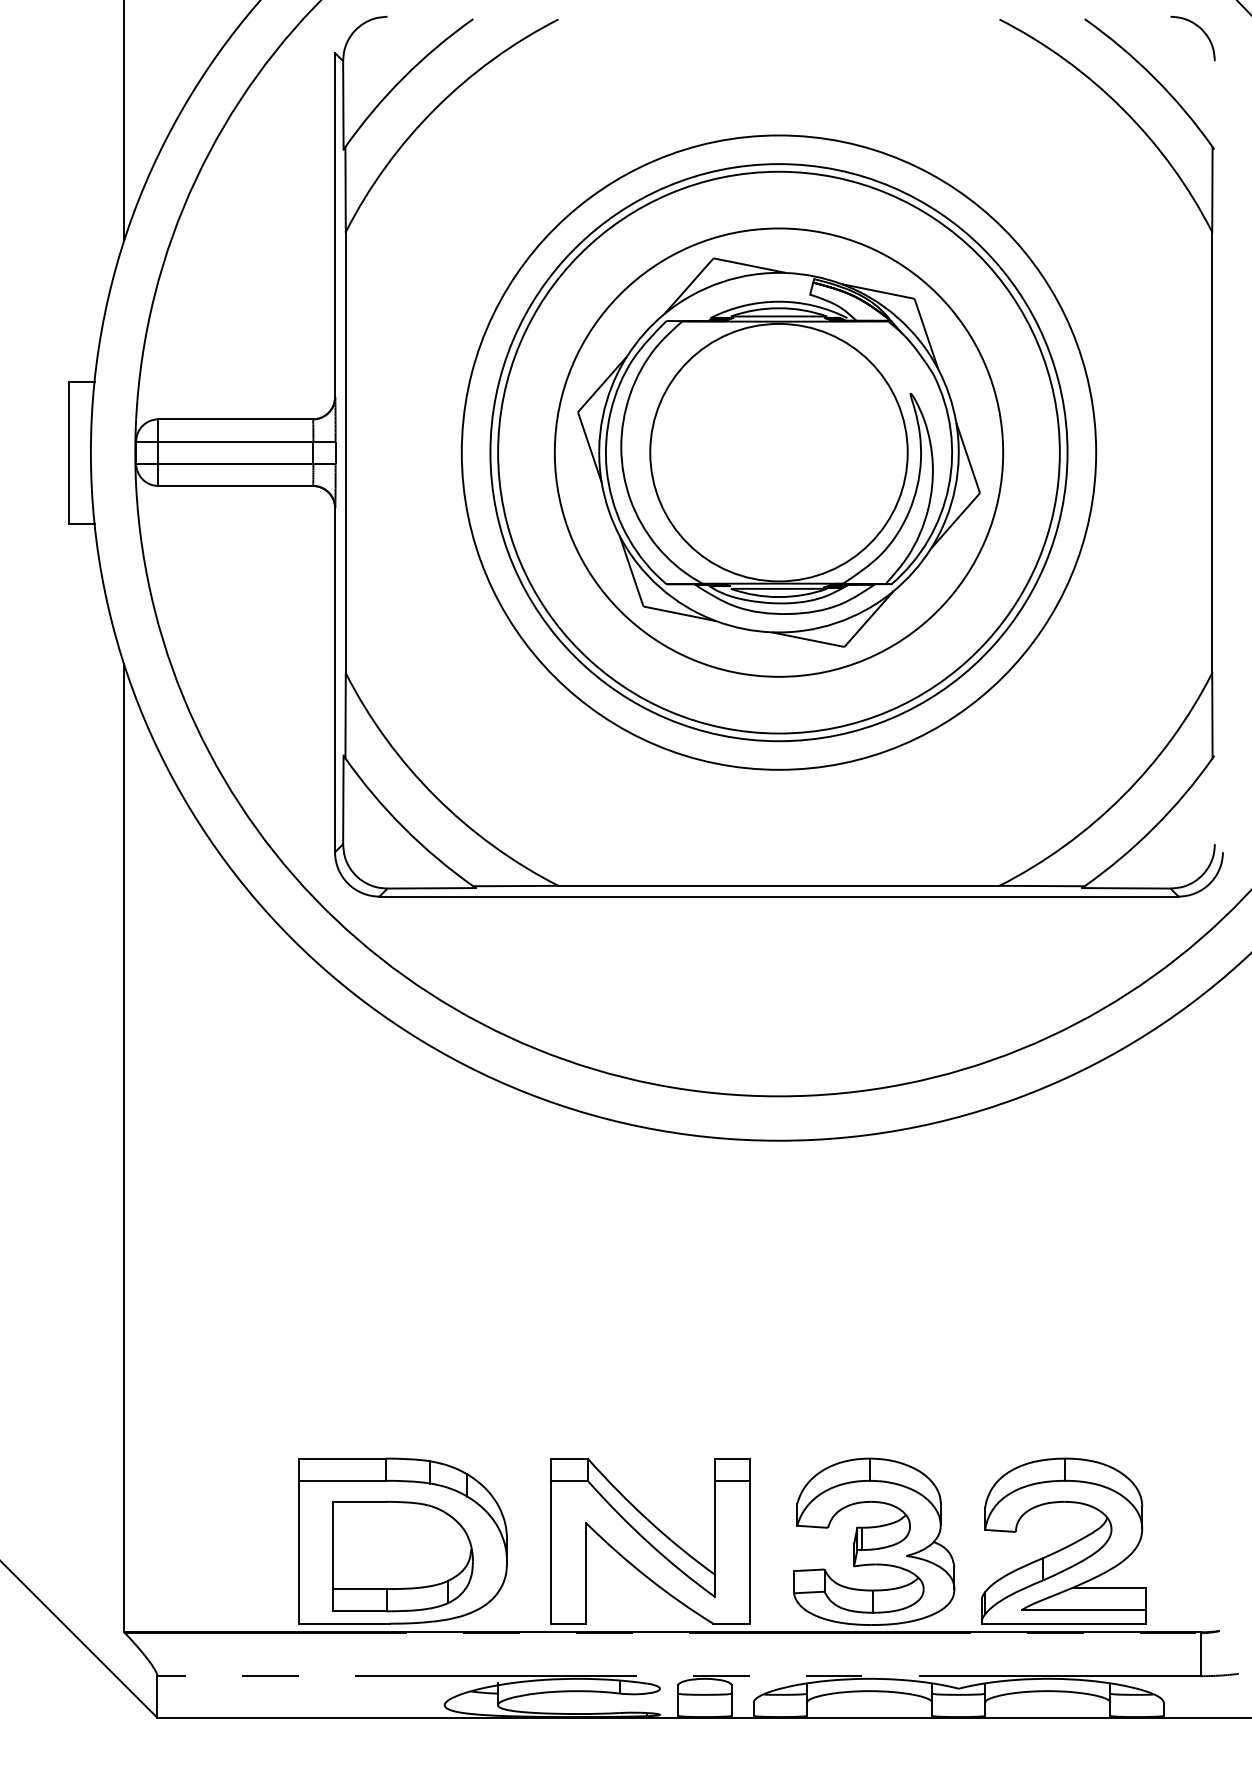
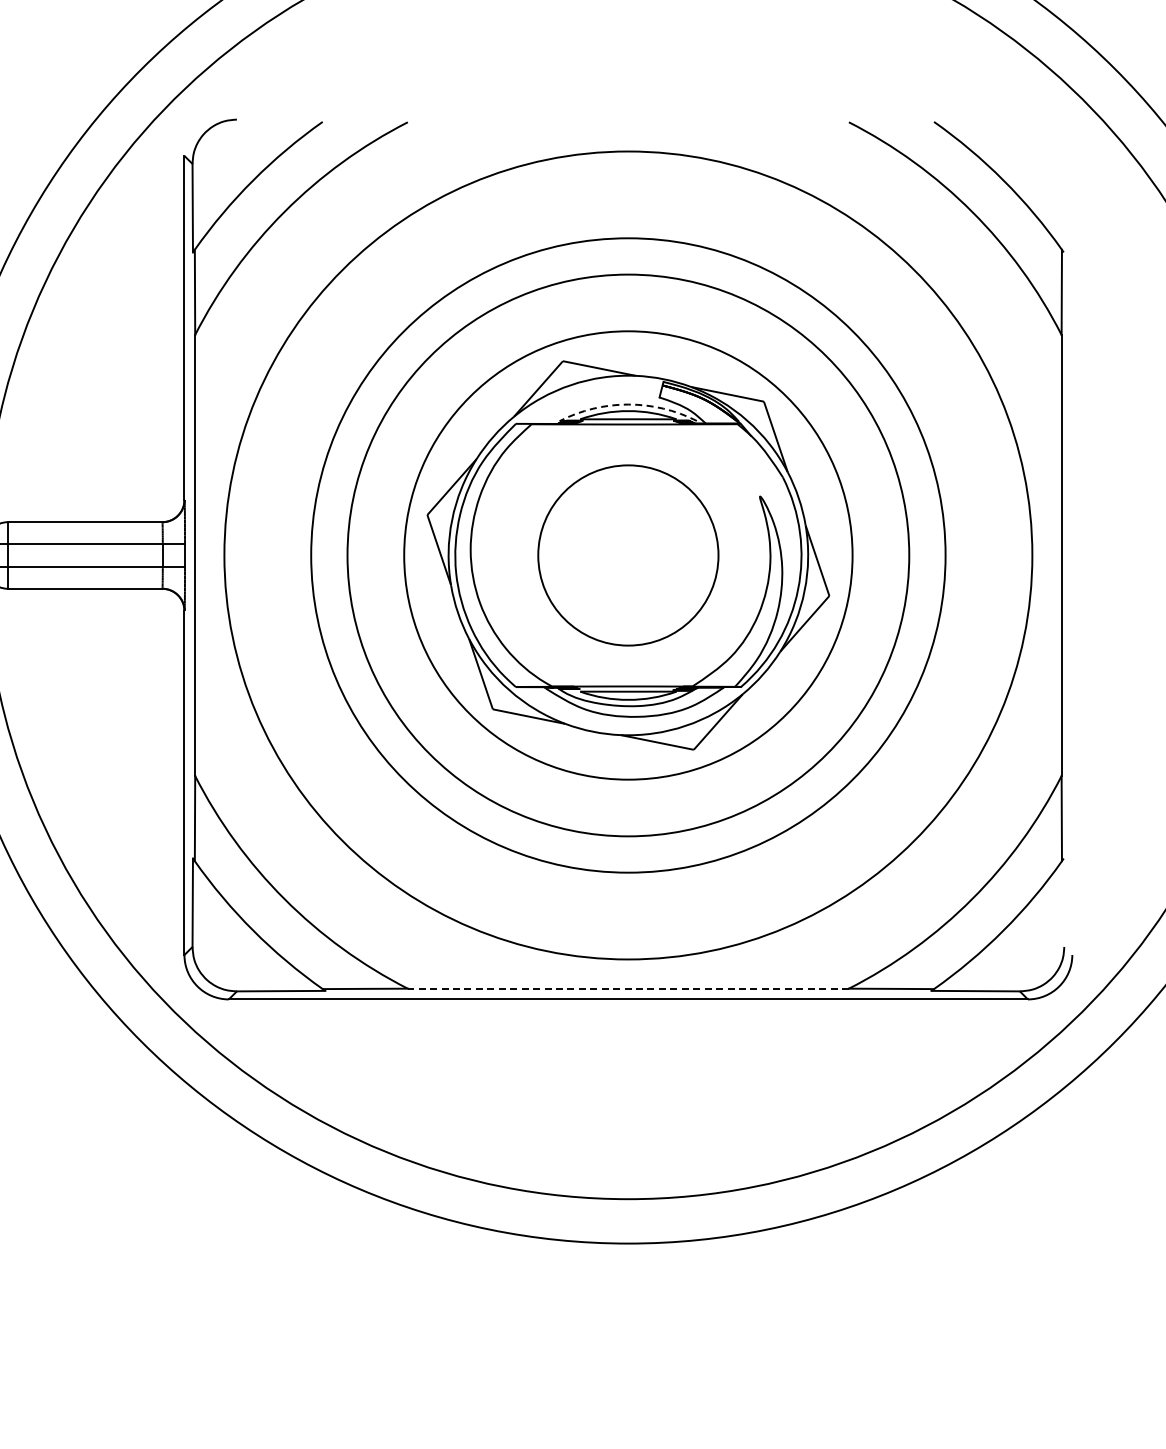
curve: (1200, 29) -> (1049, 132), removed
arc: (778, 301) -> (627, 404), solid -> dashed
circle: (778, 452) -> (627, 555), size x0.7
circle: (778, 452) -> (627, 555), size x1.4
line: (779, 885) -> (628, 988), solid -> dashed

